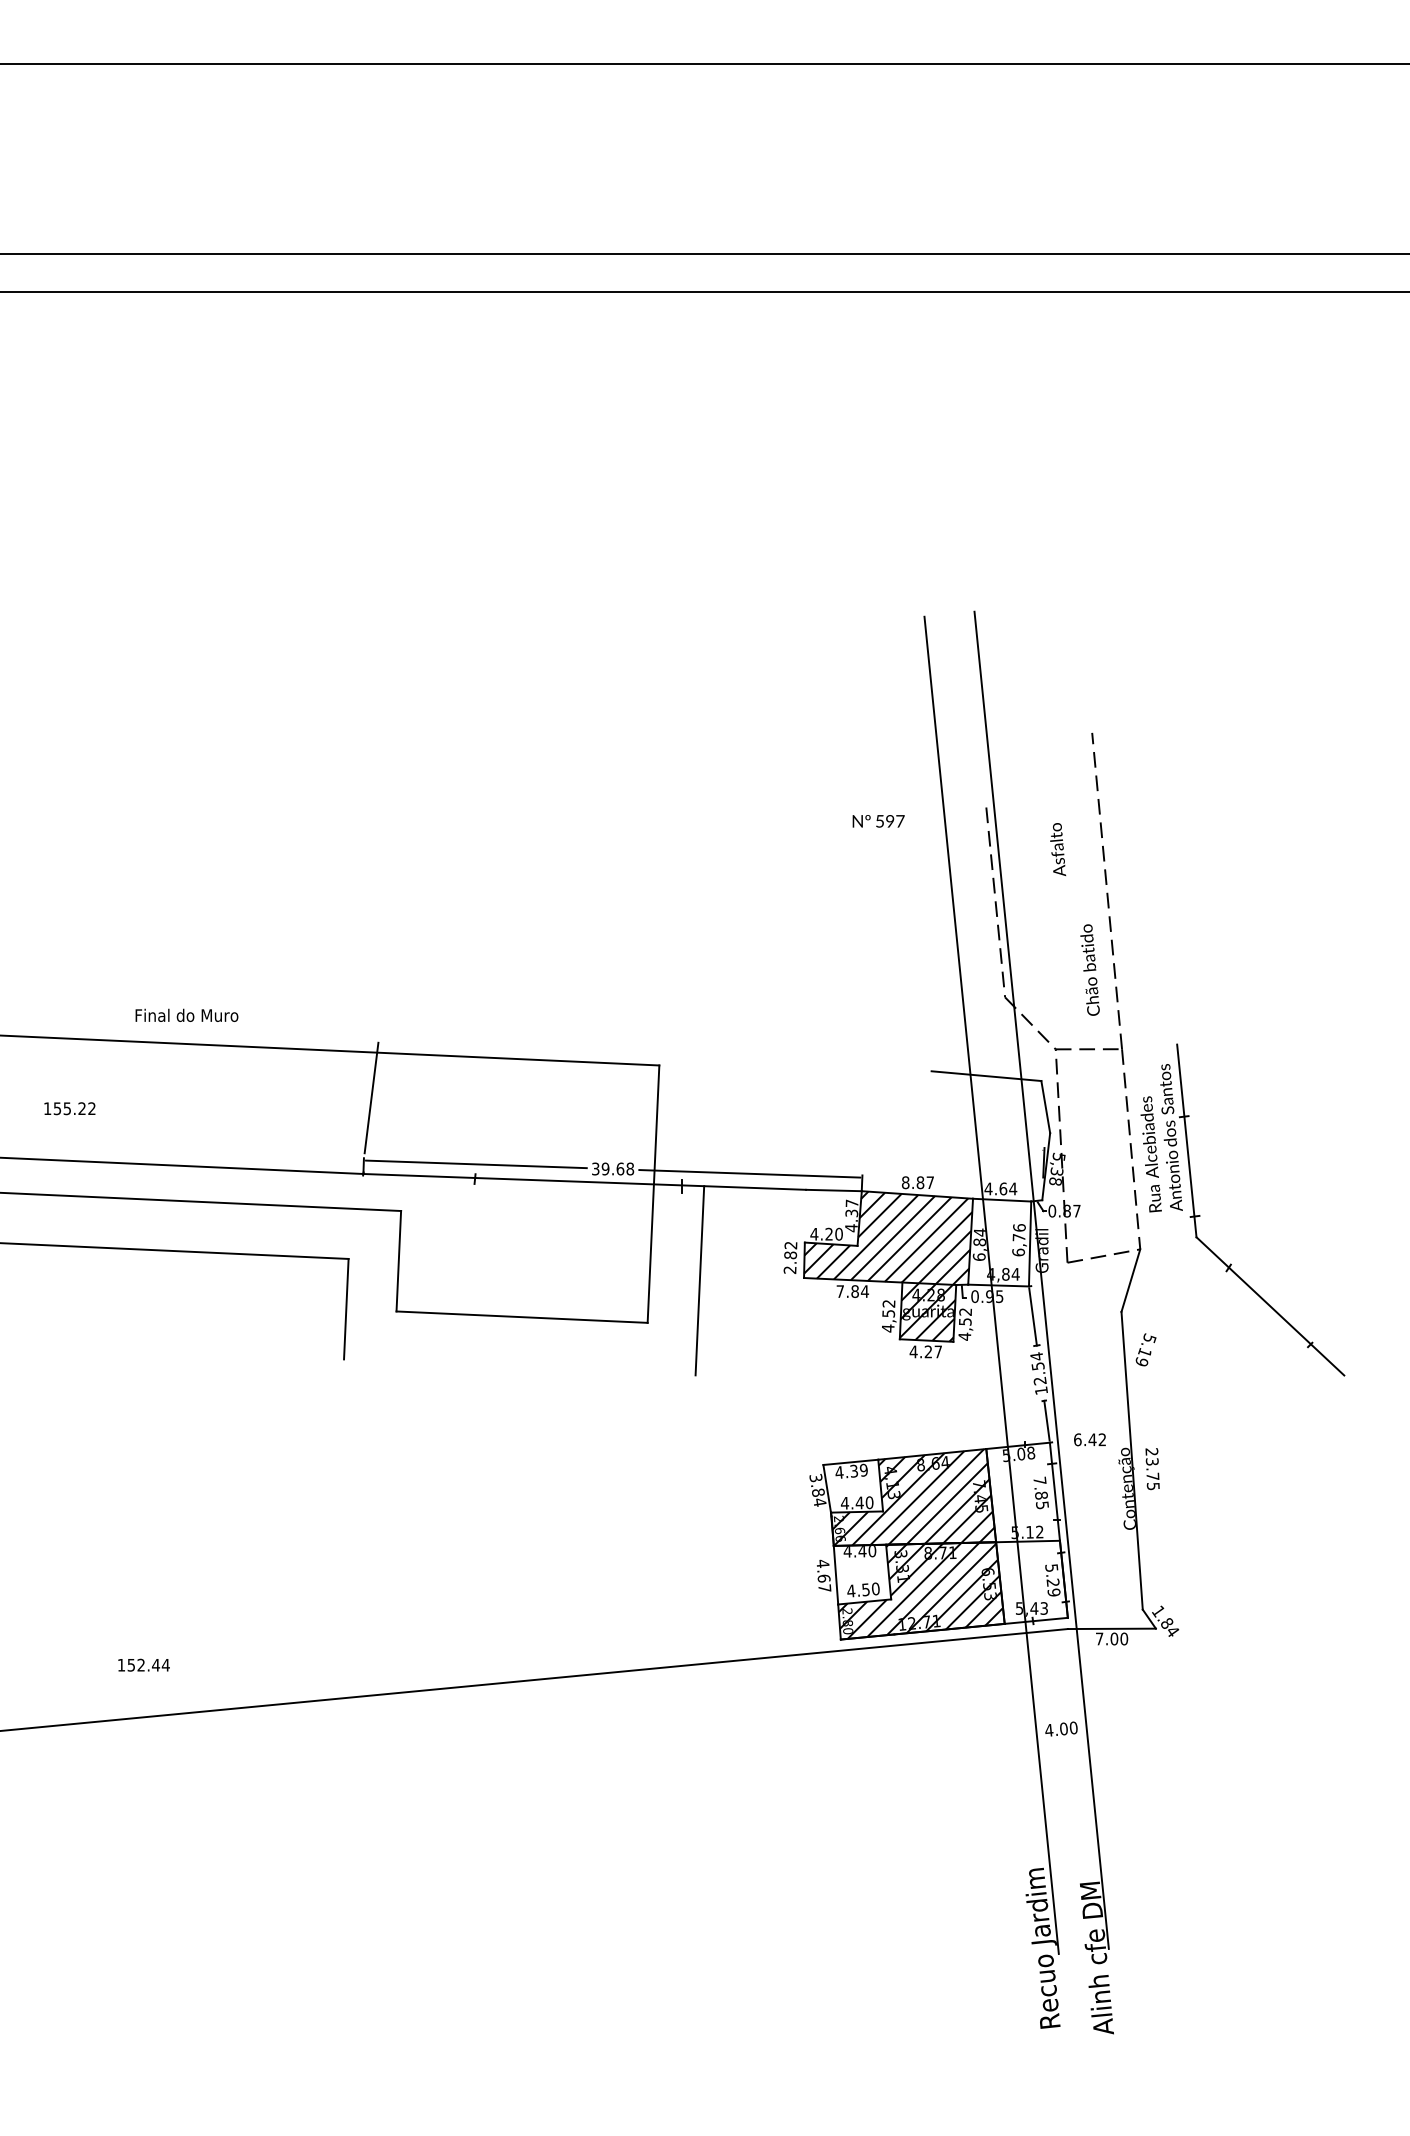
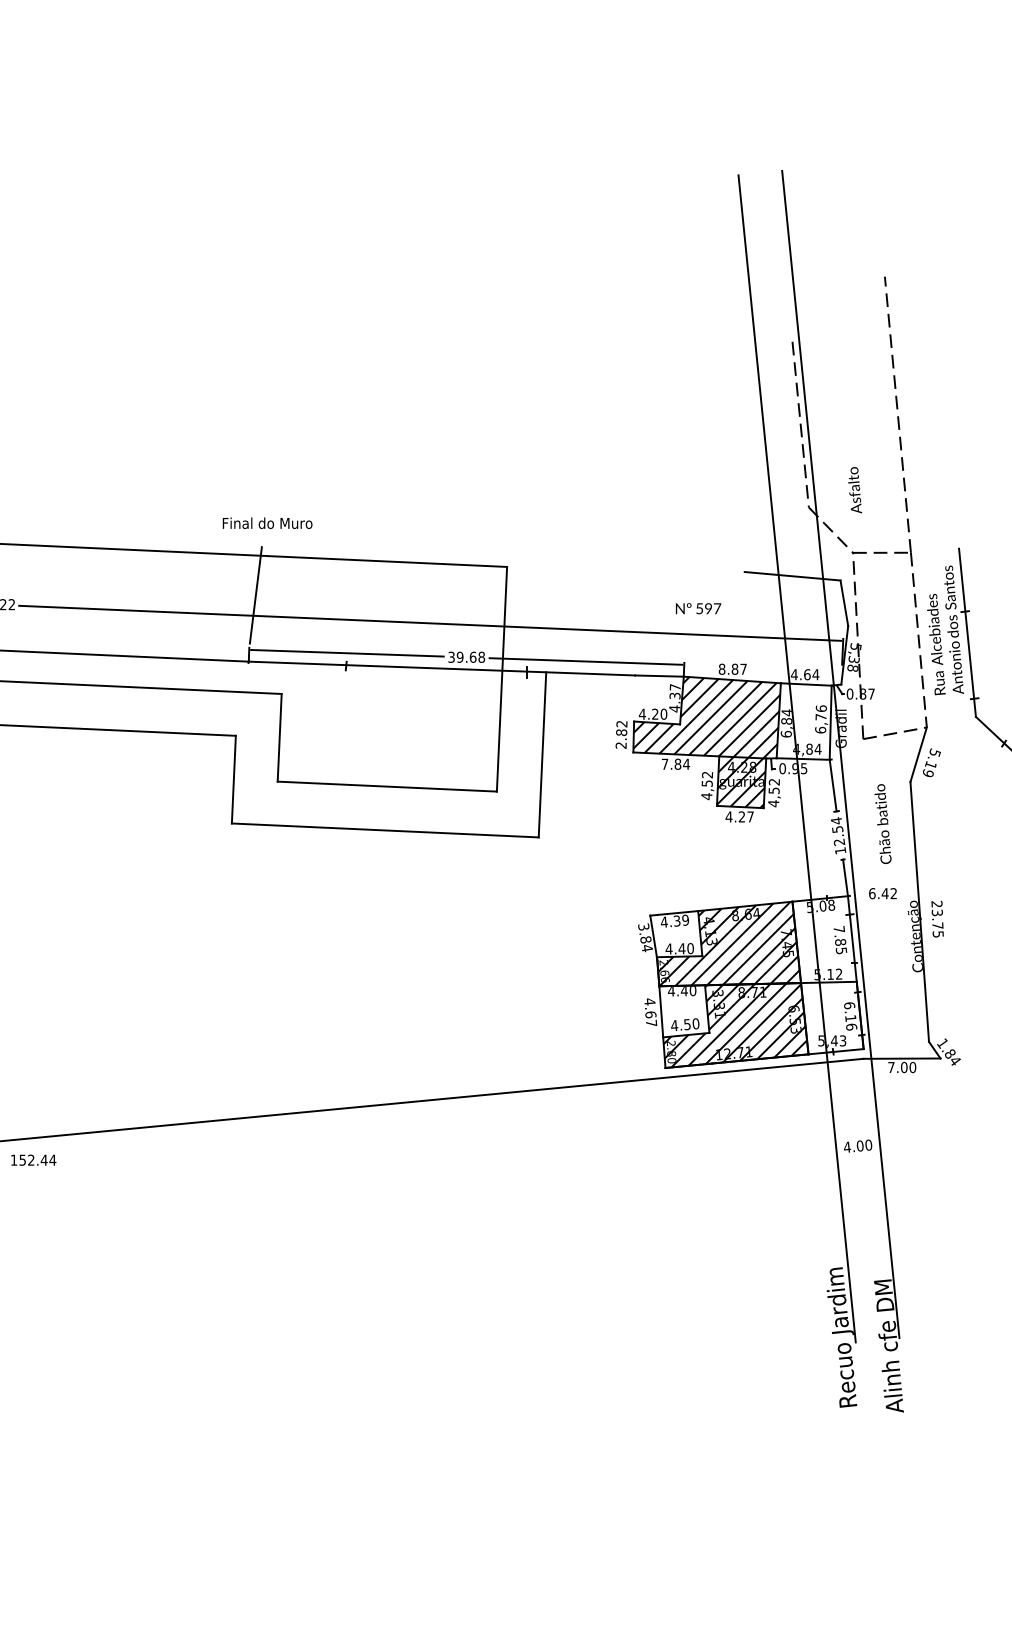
text: (878, 821) -> (698, 608), moved
text: (1058, 849) -> (855, 490), moved
text: (1089, 969) -> (882, 823), moved
text: (186, 1014) -> (267, 522), moved
line: (571, 1130) -> (430, 623), added
text: (1145, 1349) -> (931, 762), moved
line: (519, 1367) -> (385, 830), added
text: (1052, 1580) -> (850, 1016), 5.29 -> 6.16
text: (143, 1664) -> (33, 1159), moved

